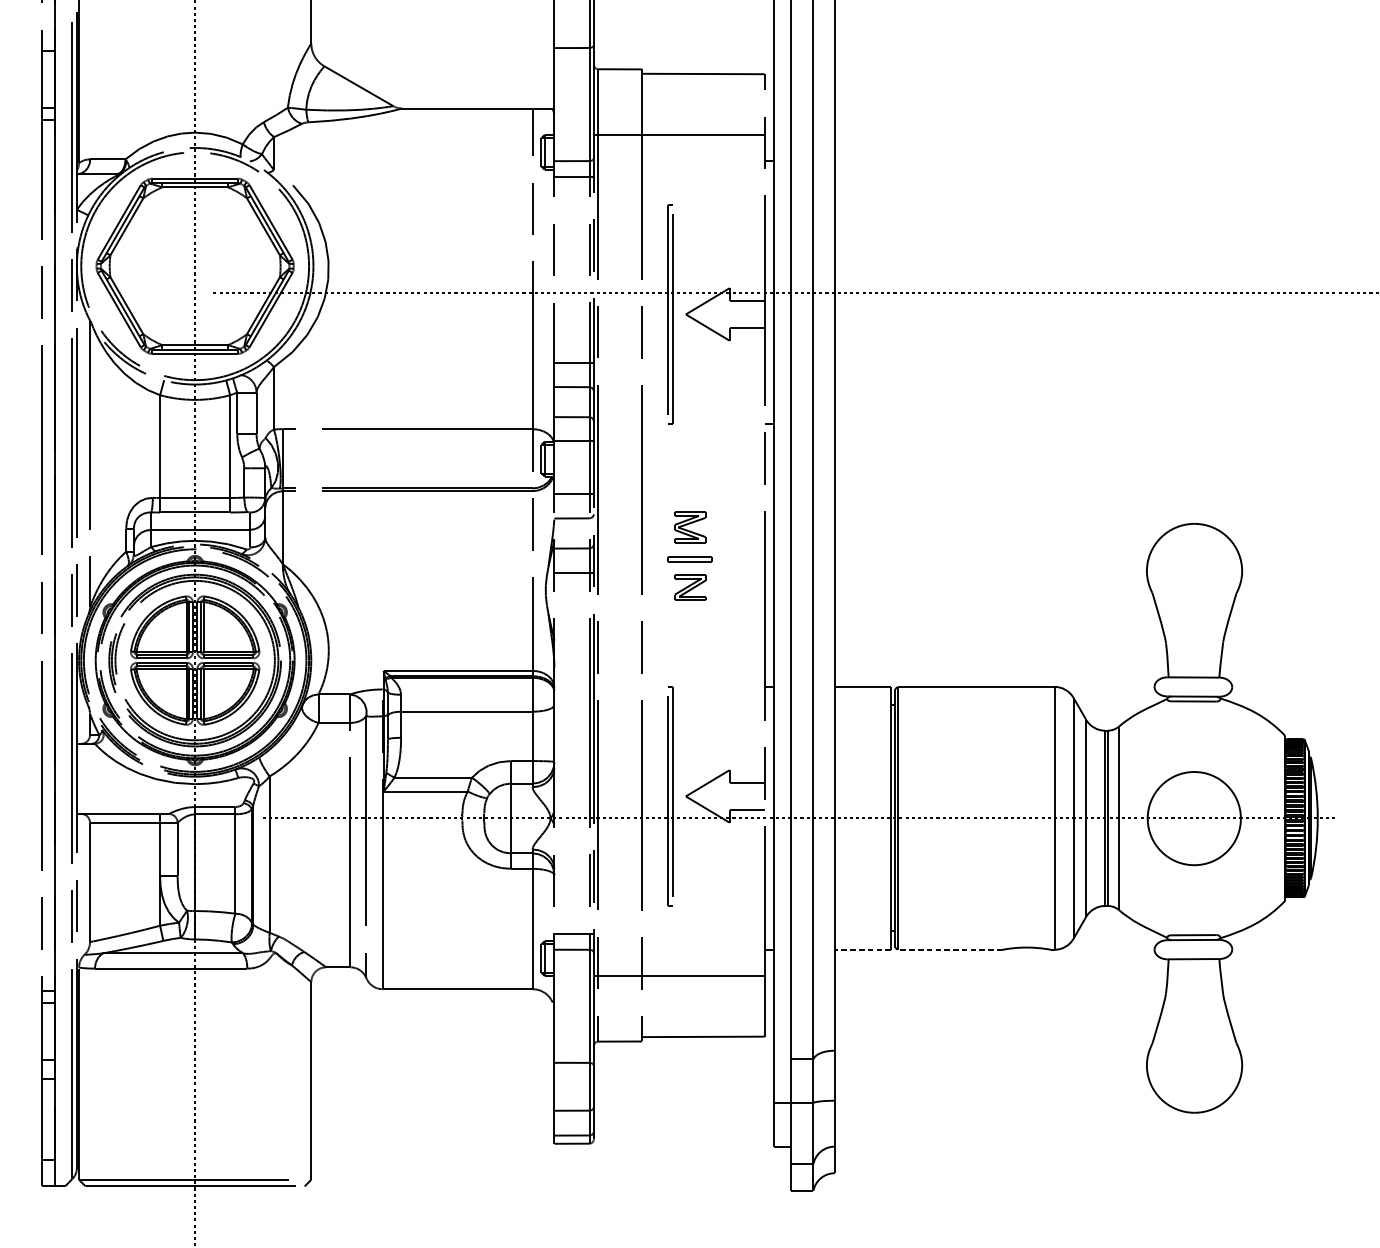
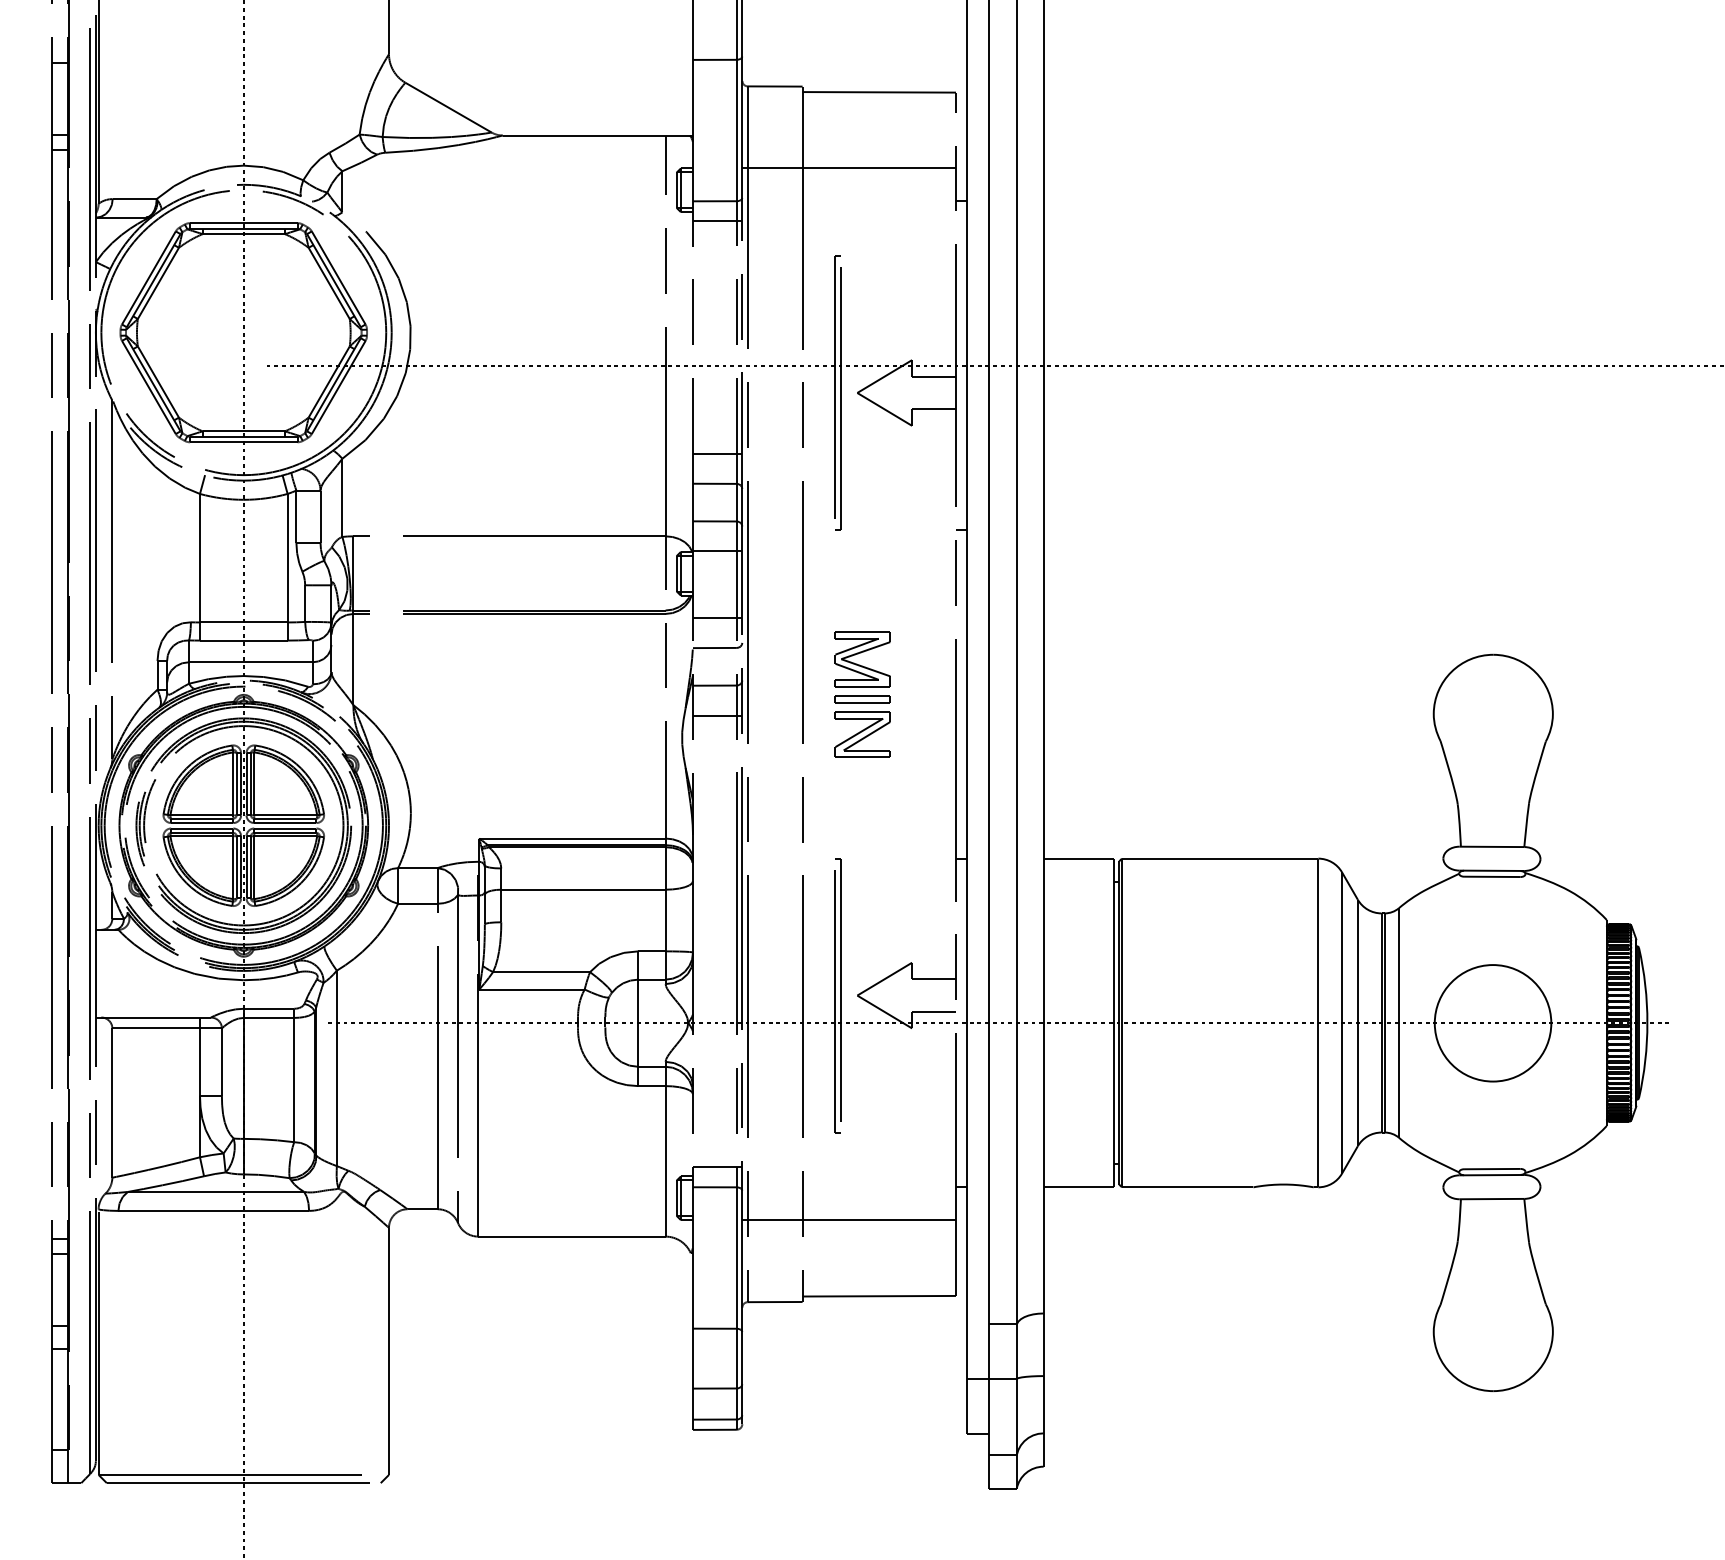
part: (690, 527) -> (862, 659), size x1.43
part: (690, 587) -> (862, 734), size x1.43
line: (862, 949) -> (1078, 1187), dashed -> solid
line: (949, 949) -> (1187, 1187), dashed -> solid

